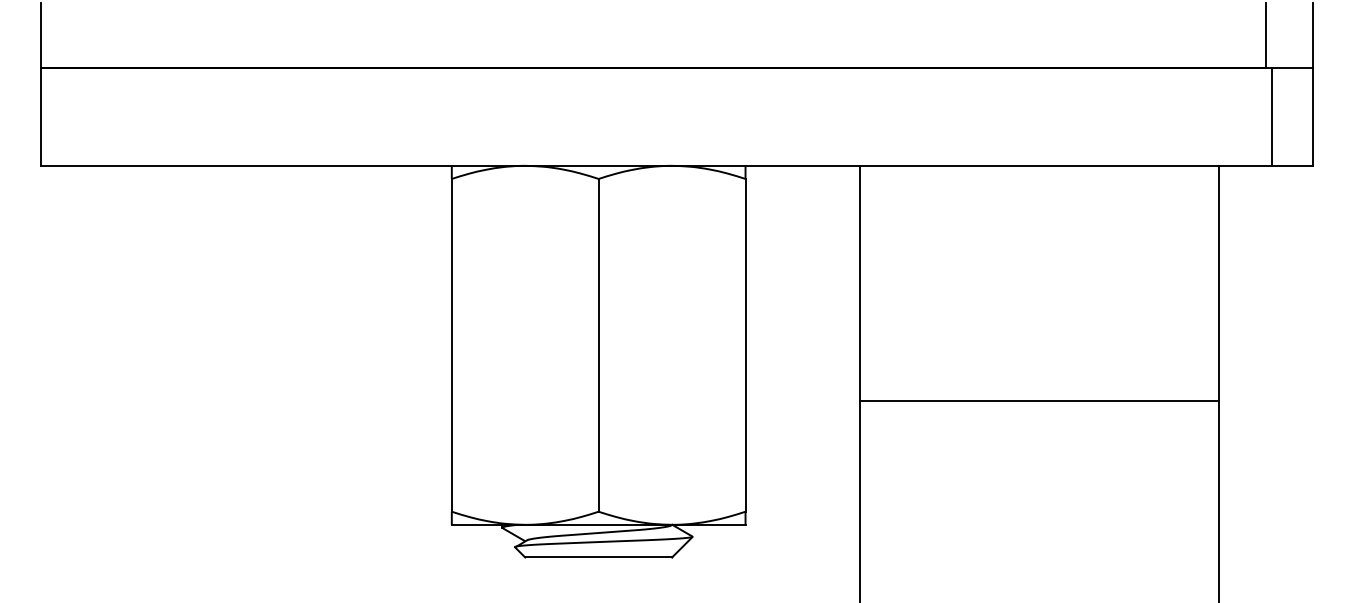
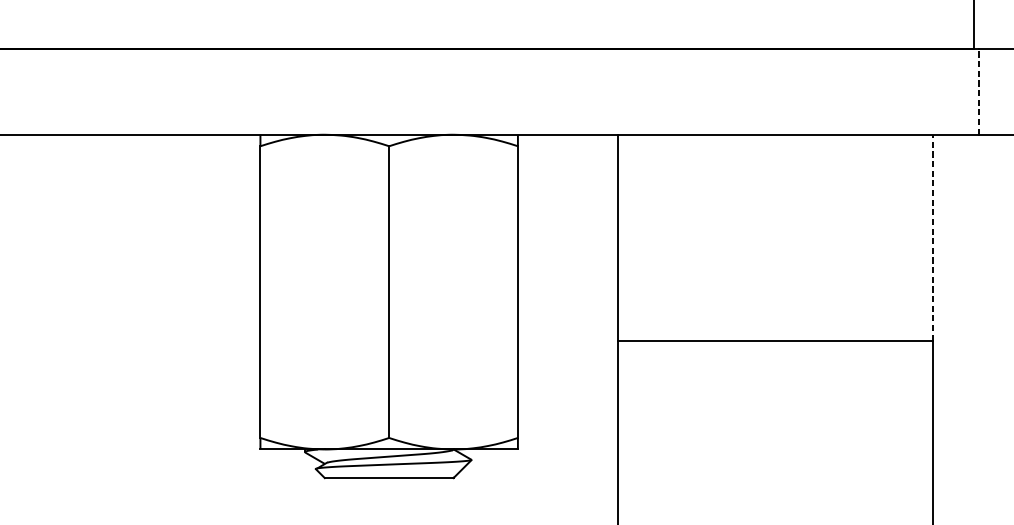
line: (1271, 116) -> (979, 91), solid -> dashed
line: (1218, 282) -> (932, 237), solid -> dashed

